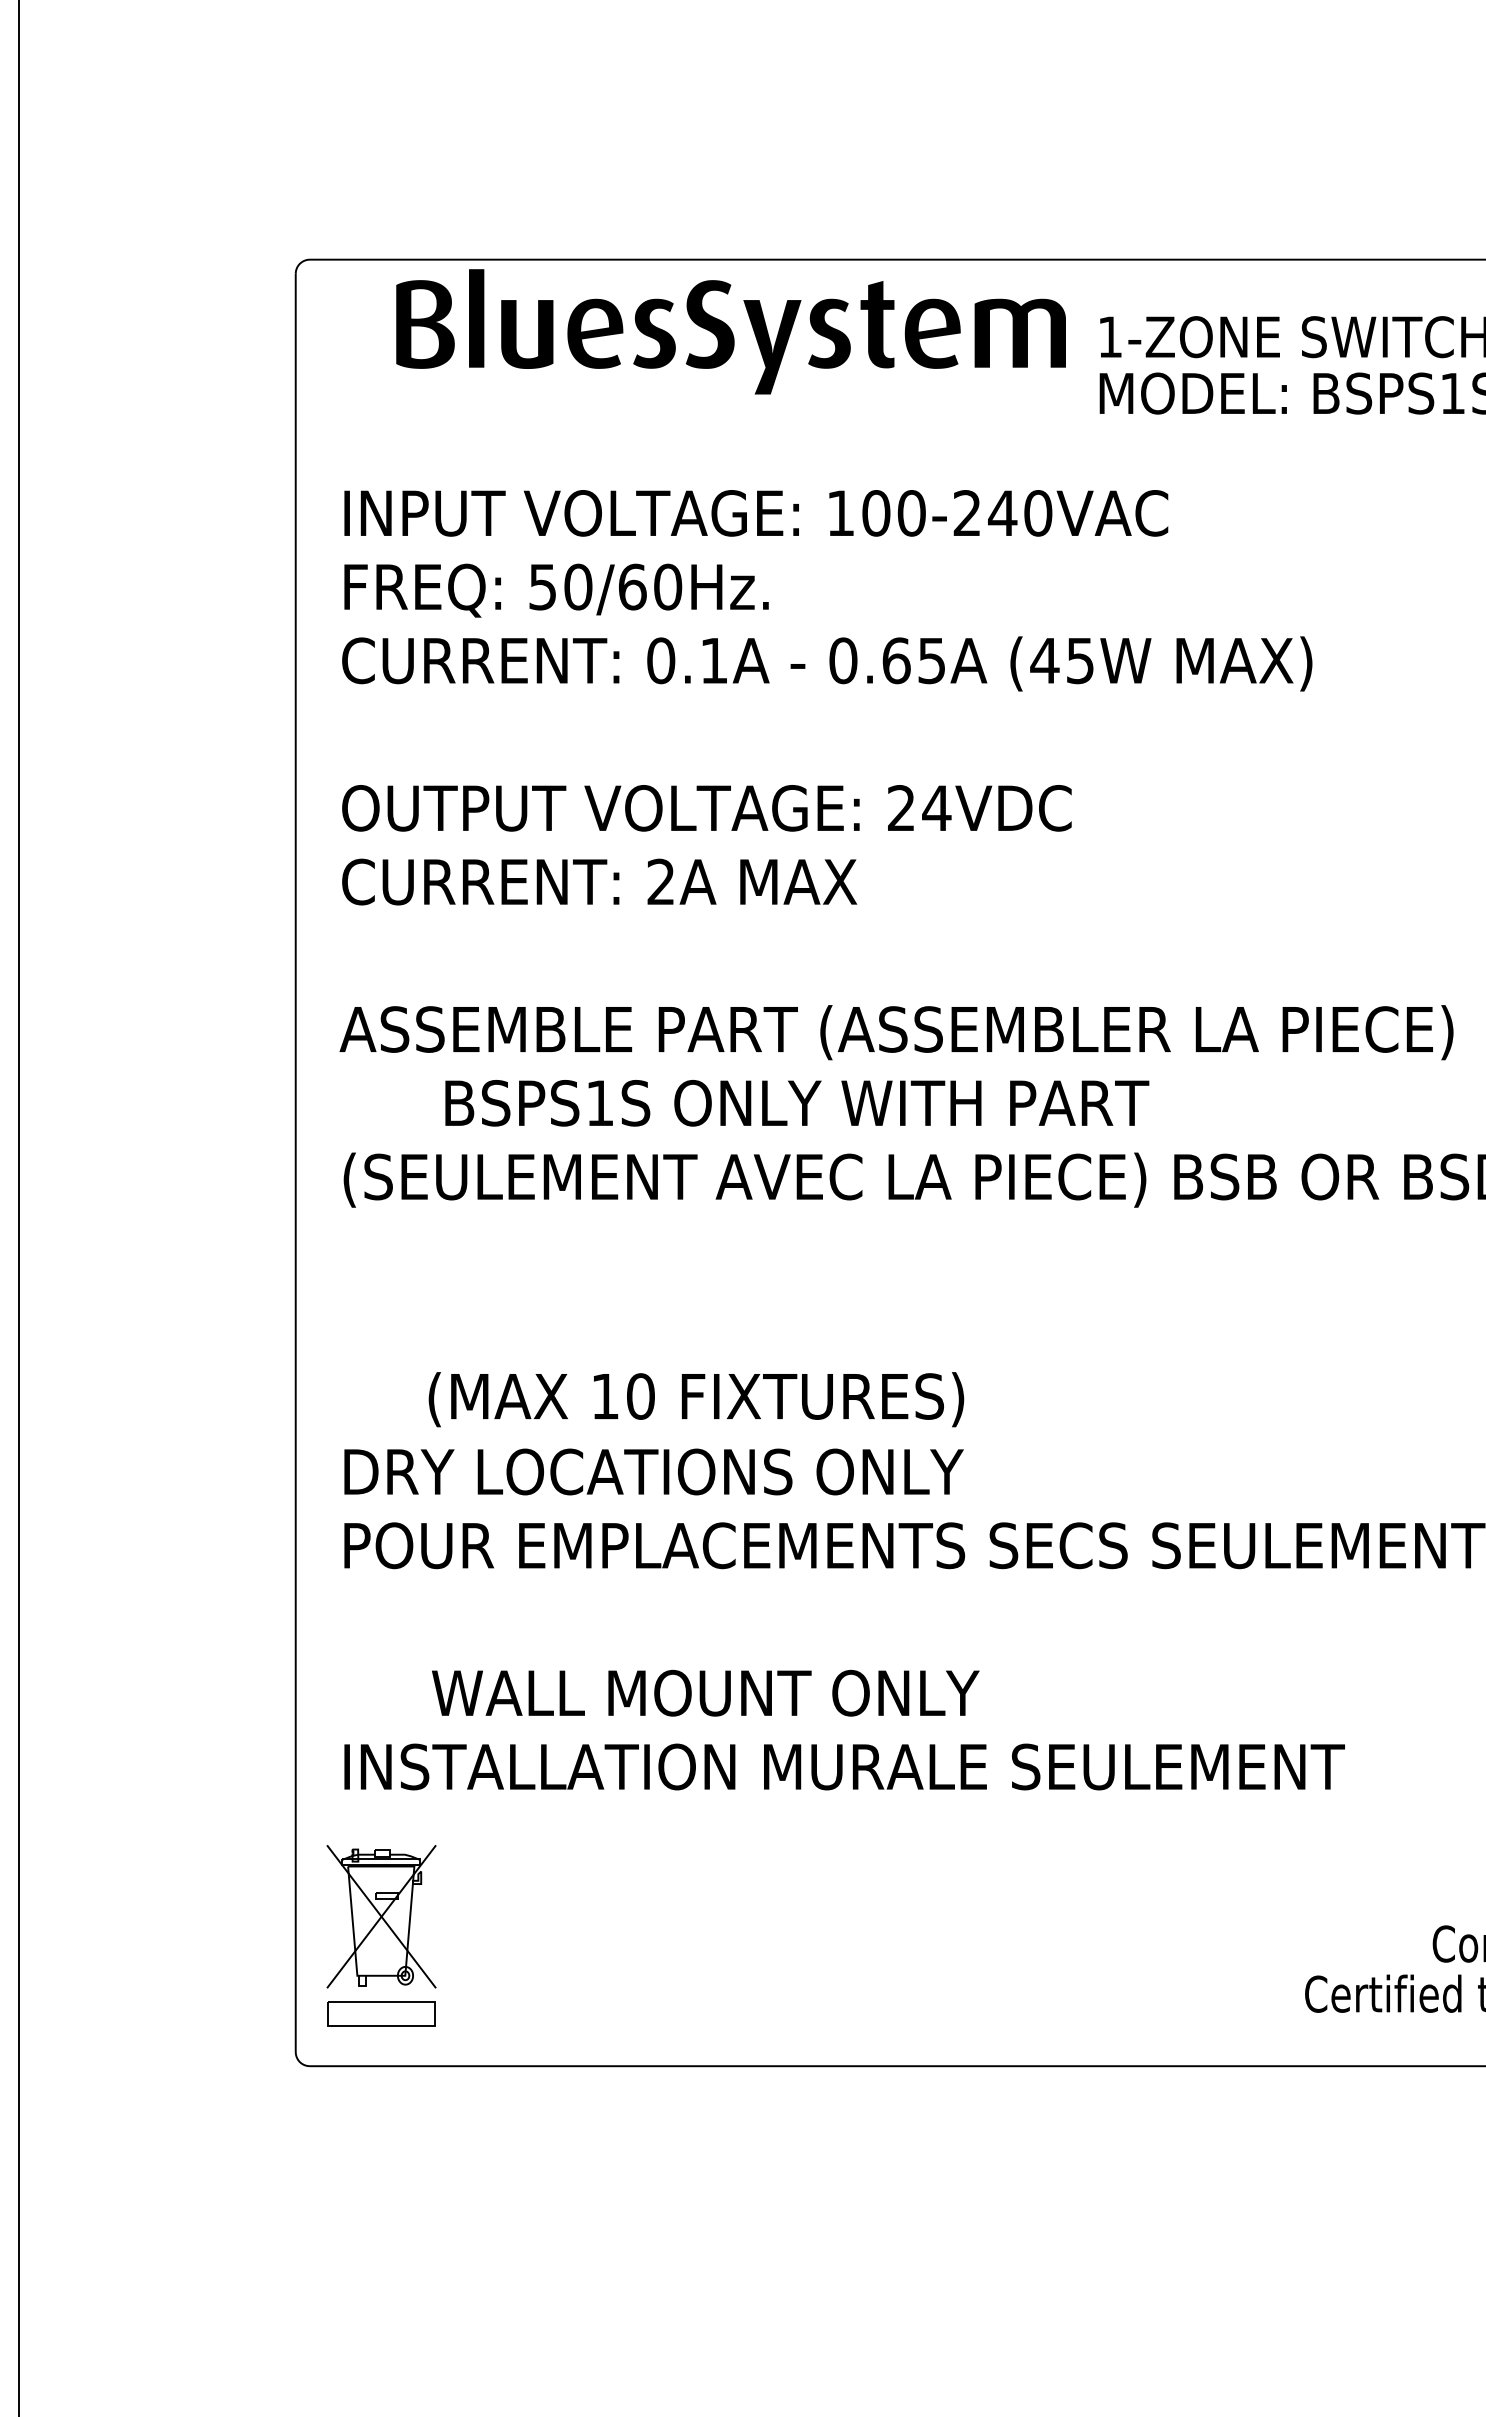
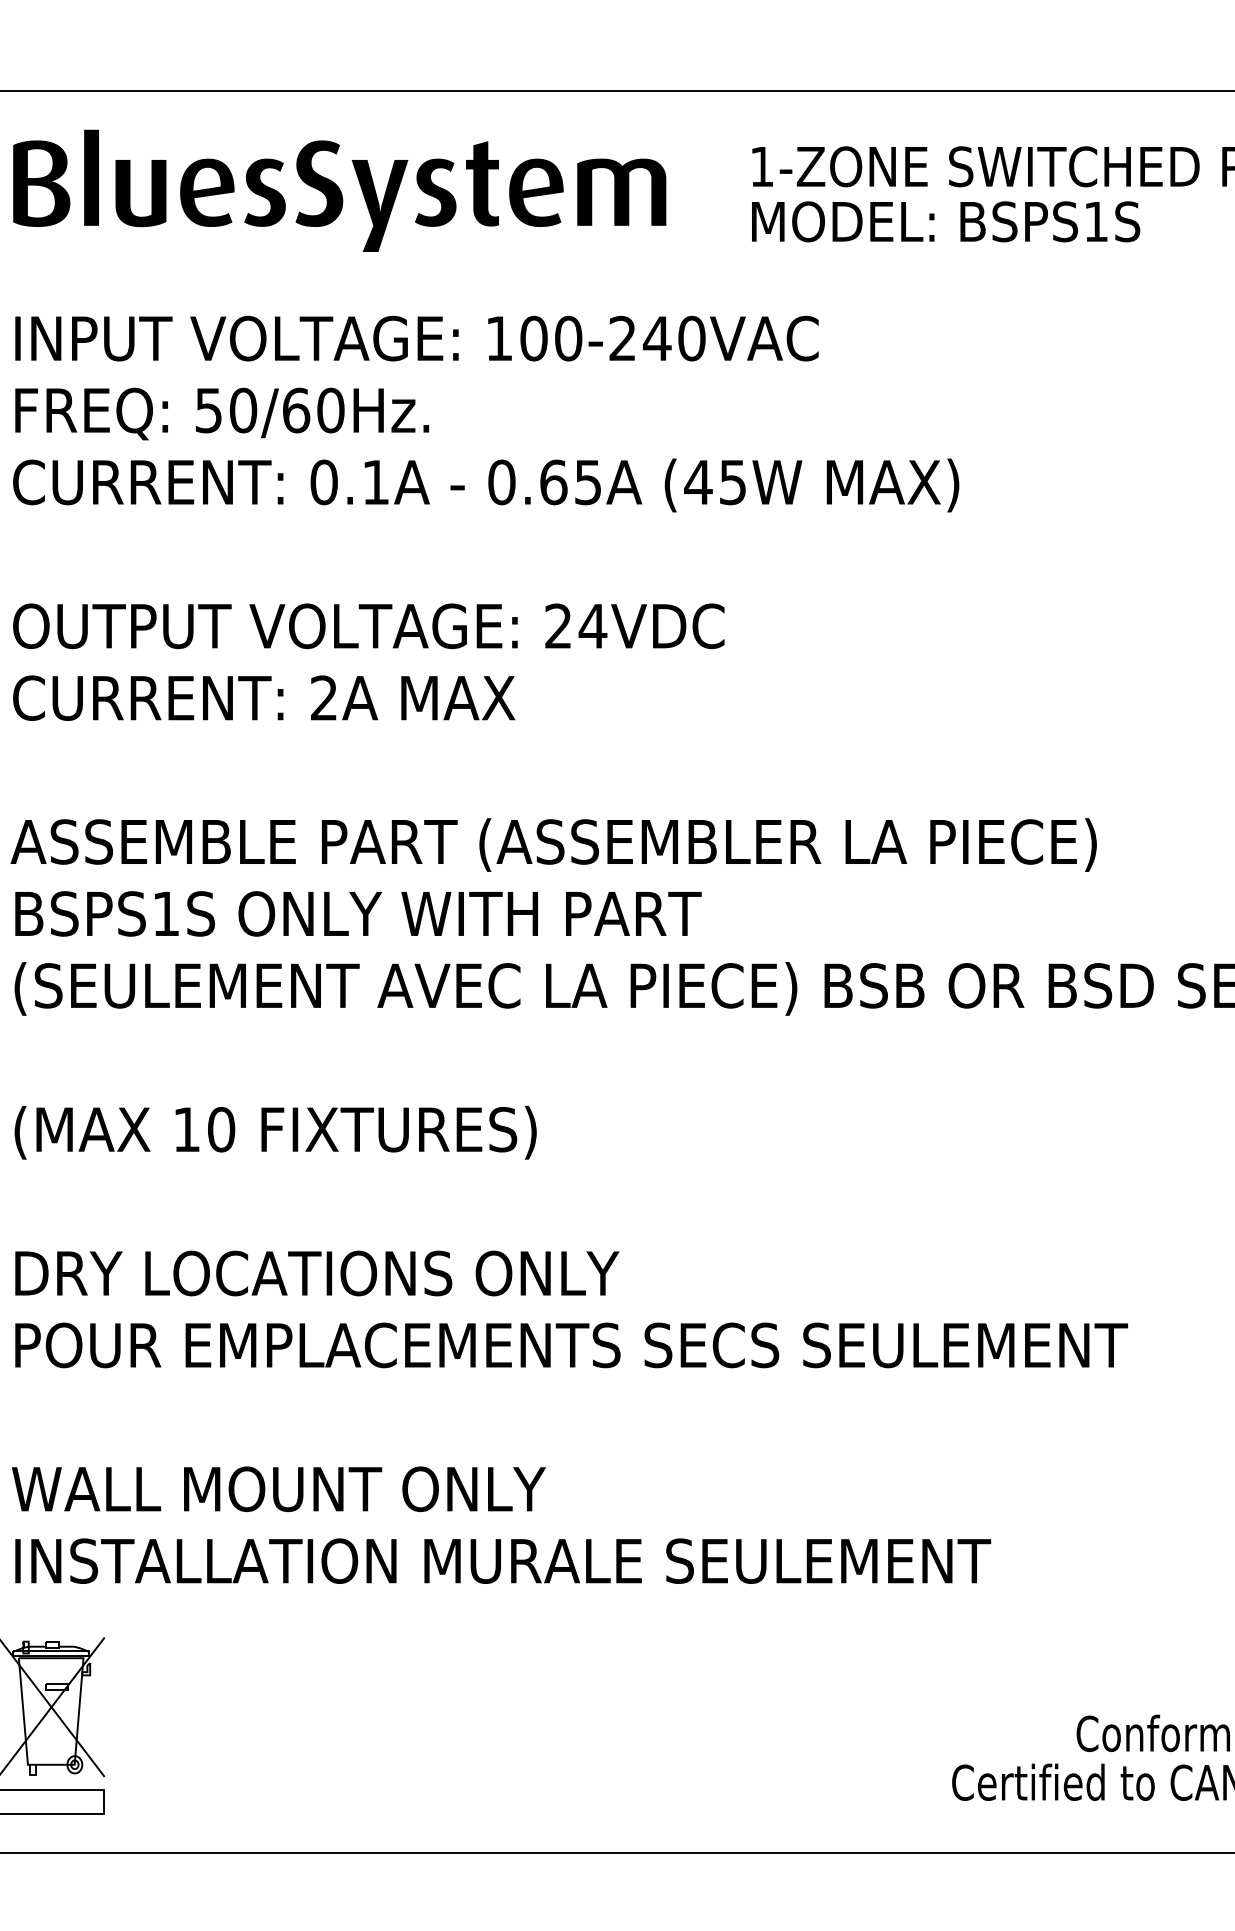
part: (730, 331) -> (339, 190), moved
text: (797, 1103) -> (358, 914), moved
text: (696, 1399) -> (275, 1132), moved
text: (705, 1692) -> (278, 1488), moved

